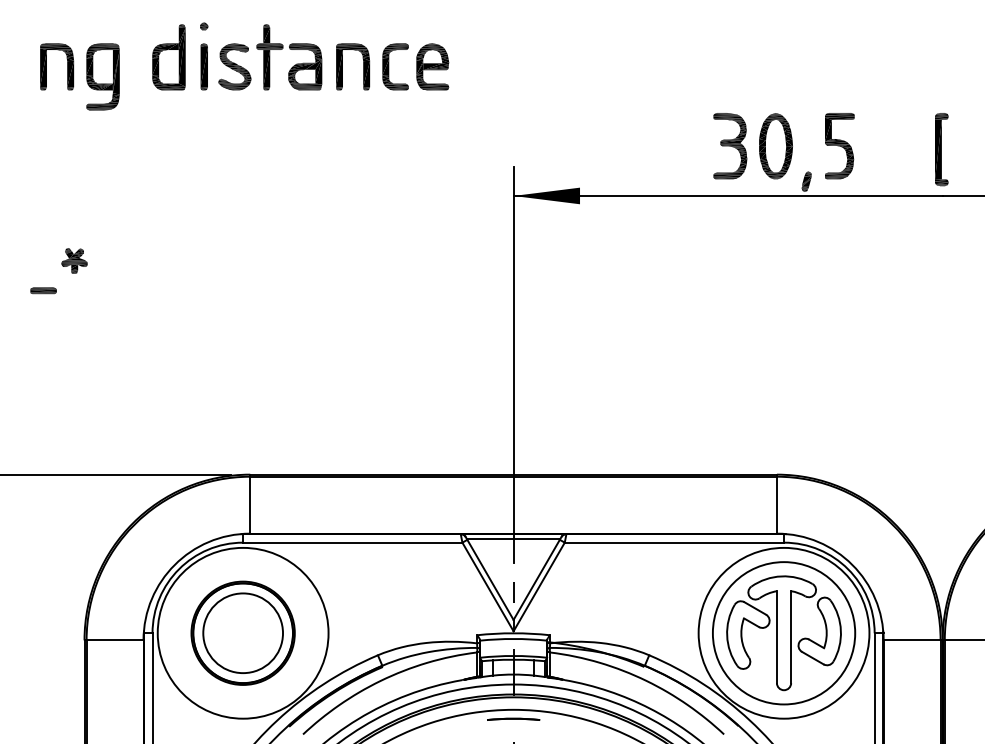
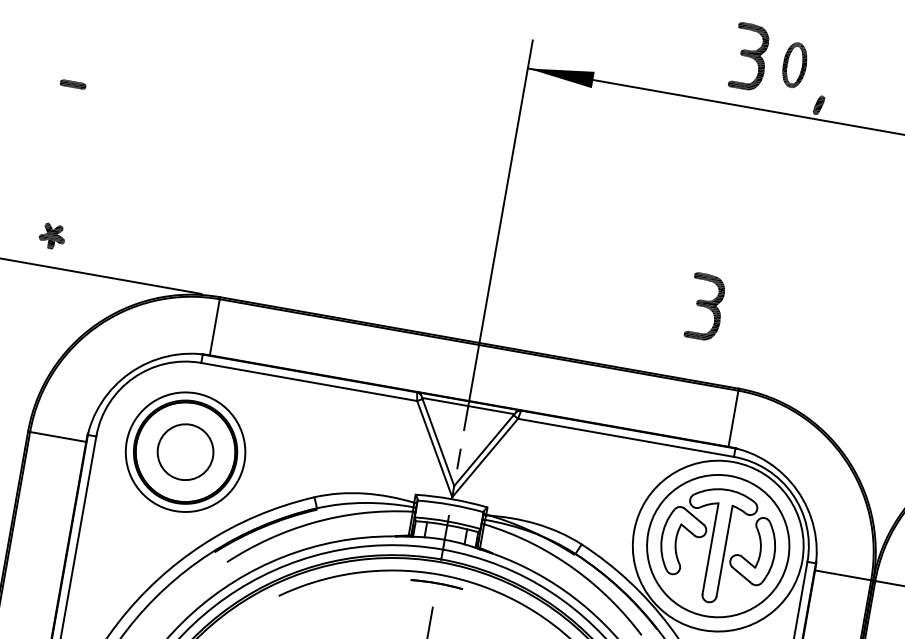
part: (775, 146) -> (794, 65), size x0.7
part: (839, 146) -> (857, 76), removed
part: (74, 260) -> (52, 236), moved
part: (43, 290) -> (73, 84), moved
part: (730, 400) -> (705, 307), added
circle: (242, 632) -> (185, 451), size x0.7
circle: (243, 633) -> (185, 452), size x0.7

